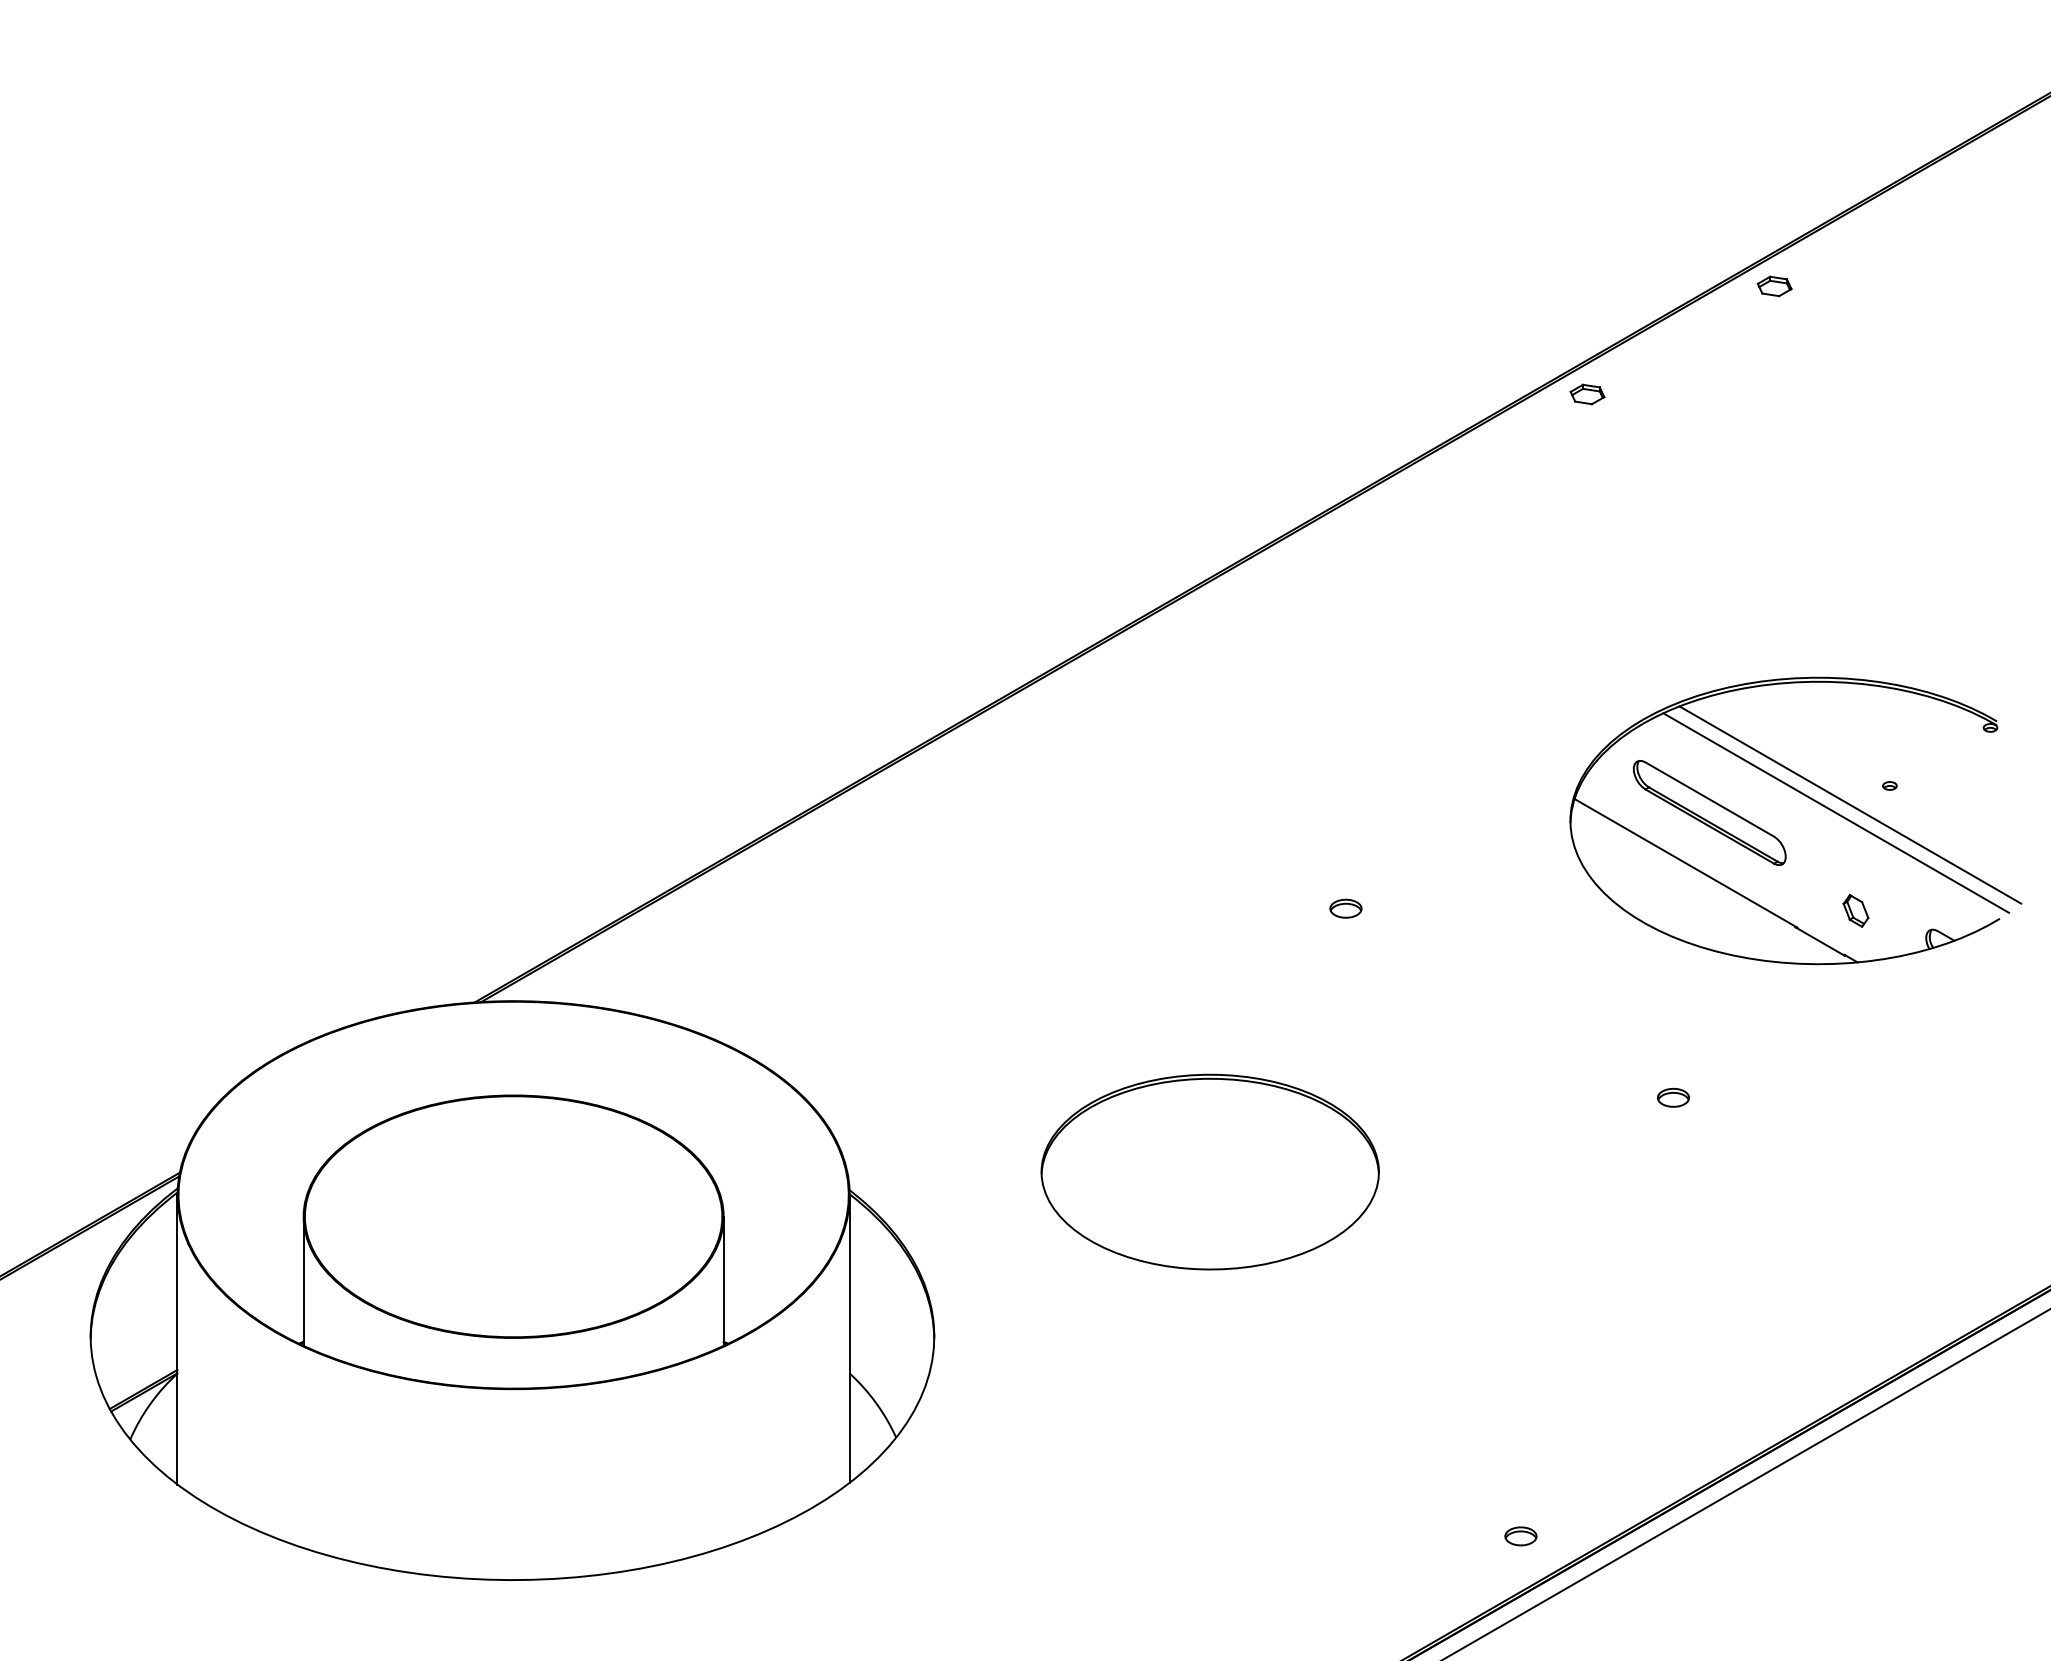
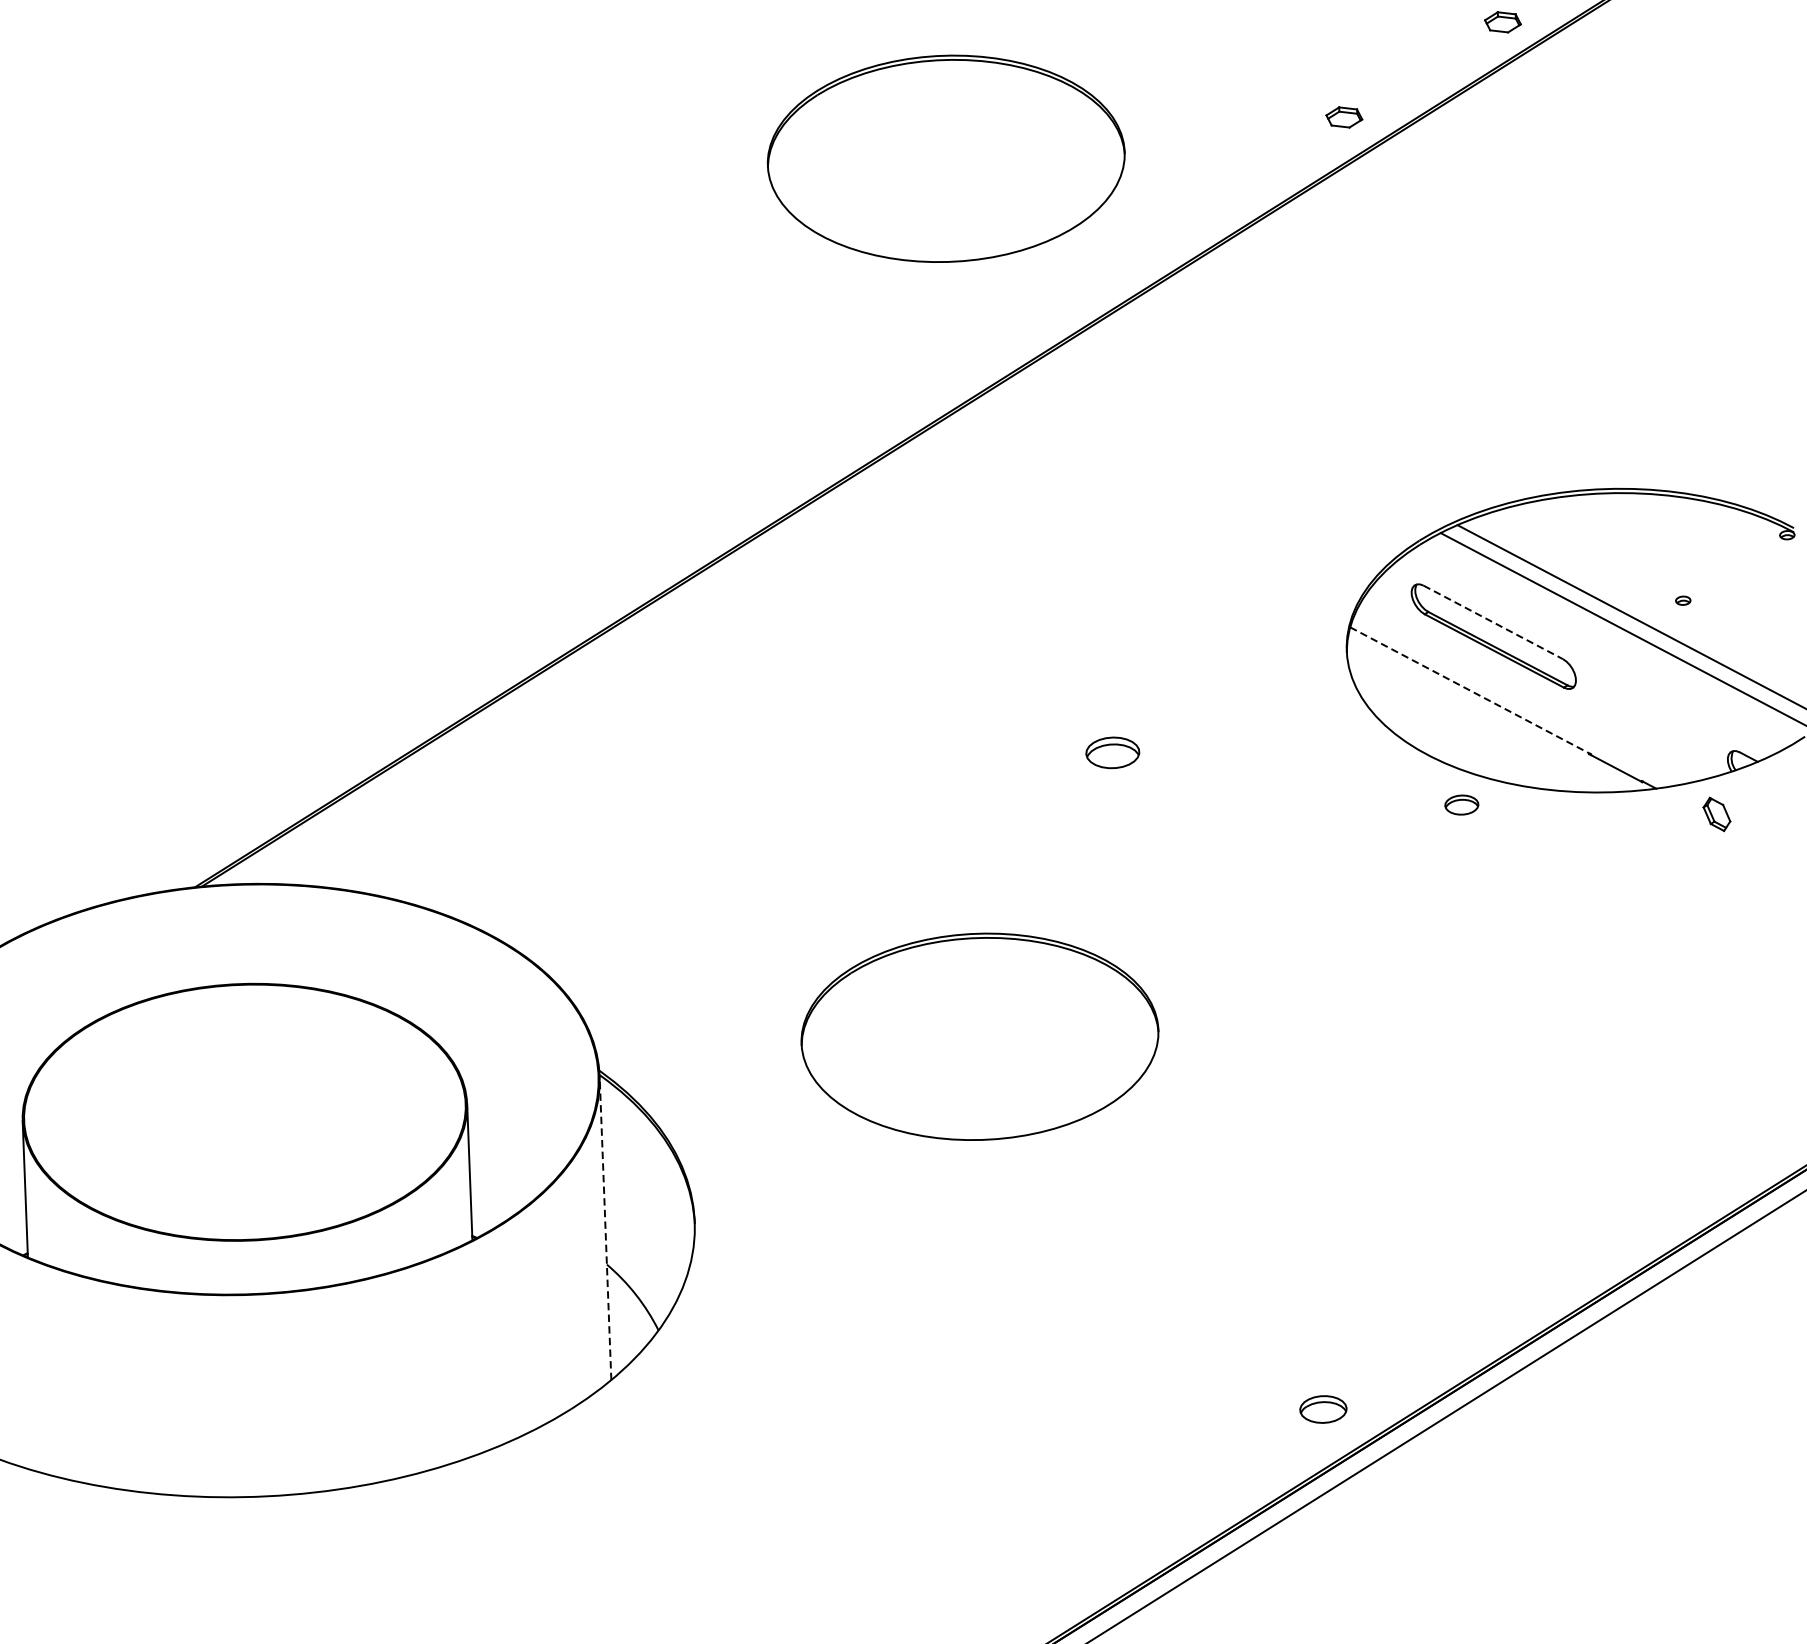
part: (1774, 286) -> (1502, 22), moved
part: (1209, 341) -> (945, 158), added
part: (1587, 394) -> (1344, 117), moved
line: (1710, 799) -> (1494, 622), solid -> dashed
line: (1685, 863) -> (1470, 691), solid -> dashed
part: (1345, 908) -> (1112, 752), size x1.6
part: (1855, 910) -> (1716, 814), moved
part: (1673, 1097) -> (1461, 804), moved
line: (849, 1339) -> (605, 1228), solid -> dashed
part: (1520, 1536) -> (1322, 1409), size x1.4

